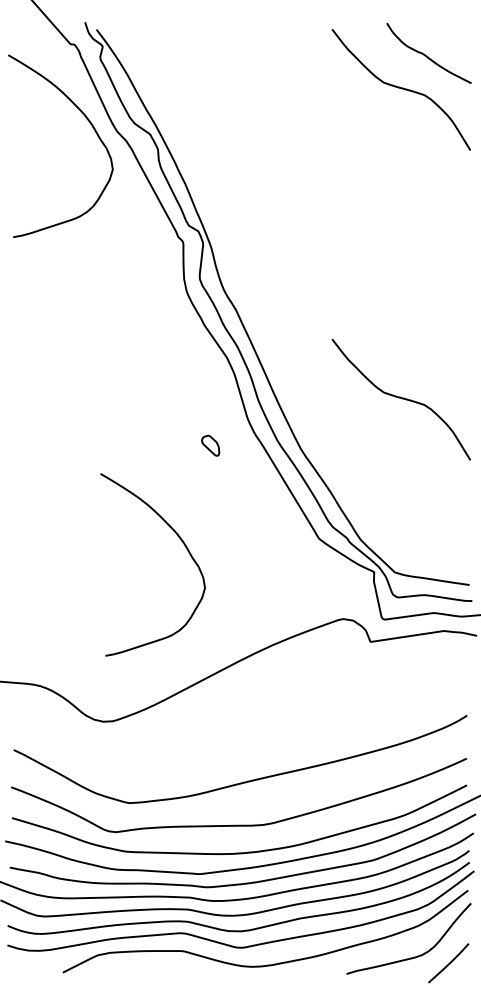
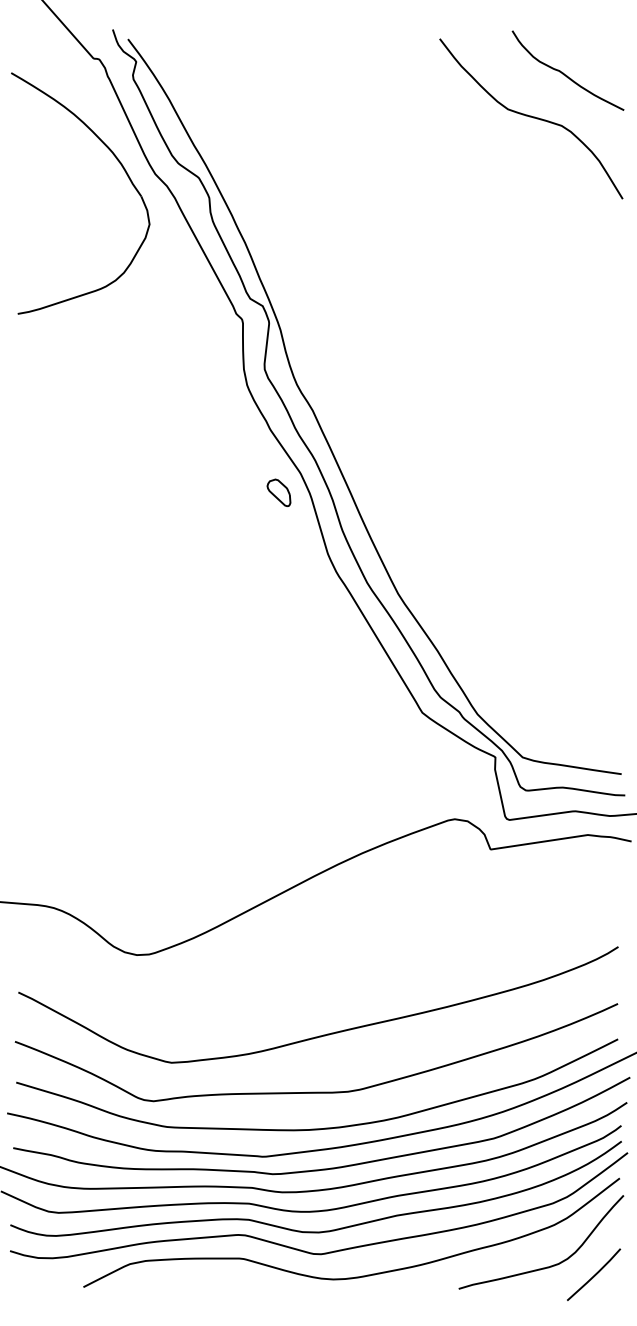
curve: (401, 398) -> (531, 527), removed
part: (210, 445) -> (278, 492), moved
part: (184, 545) -> (244, 722), removed

